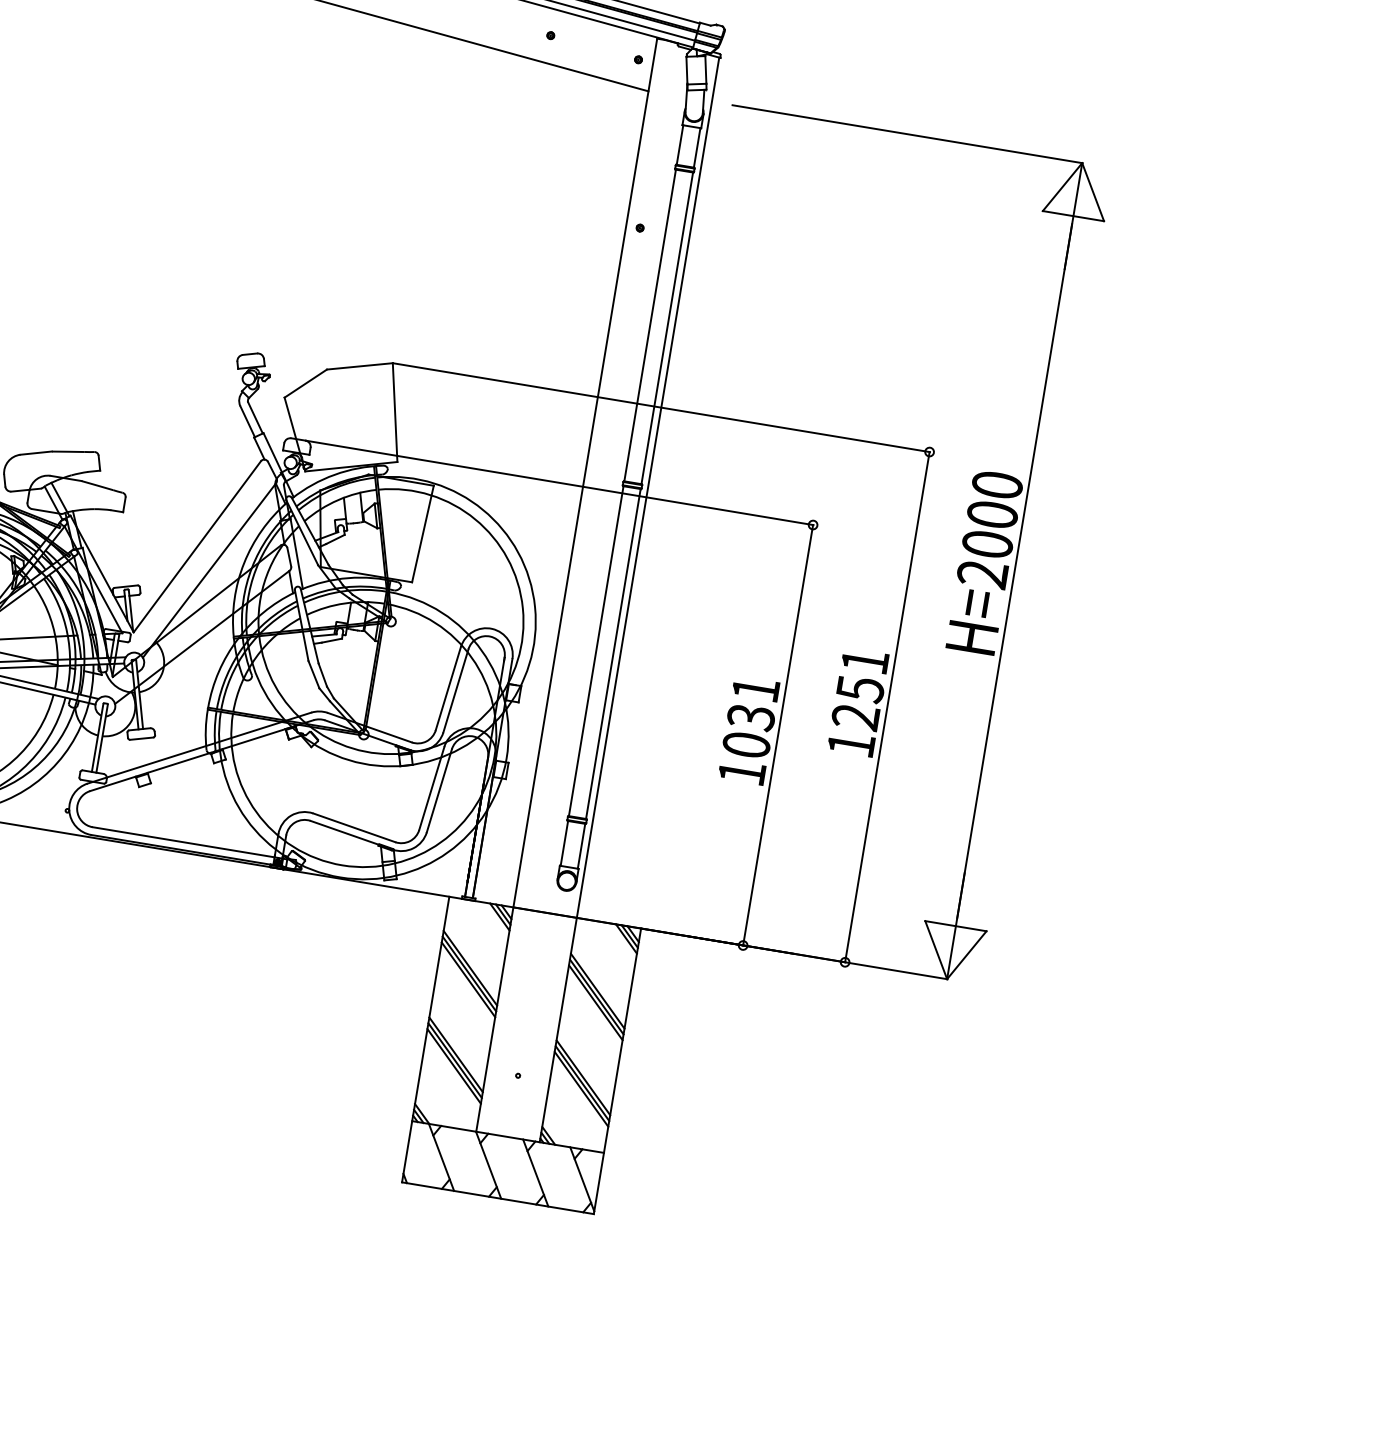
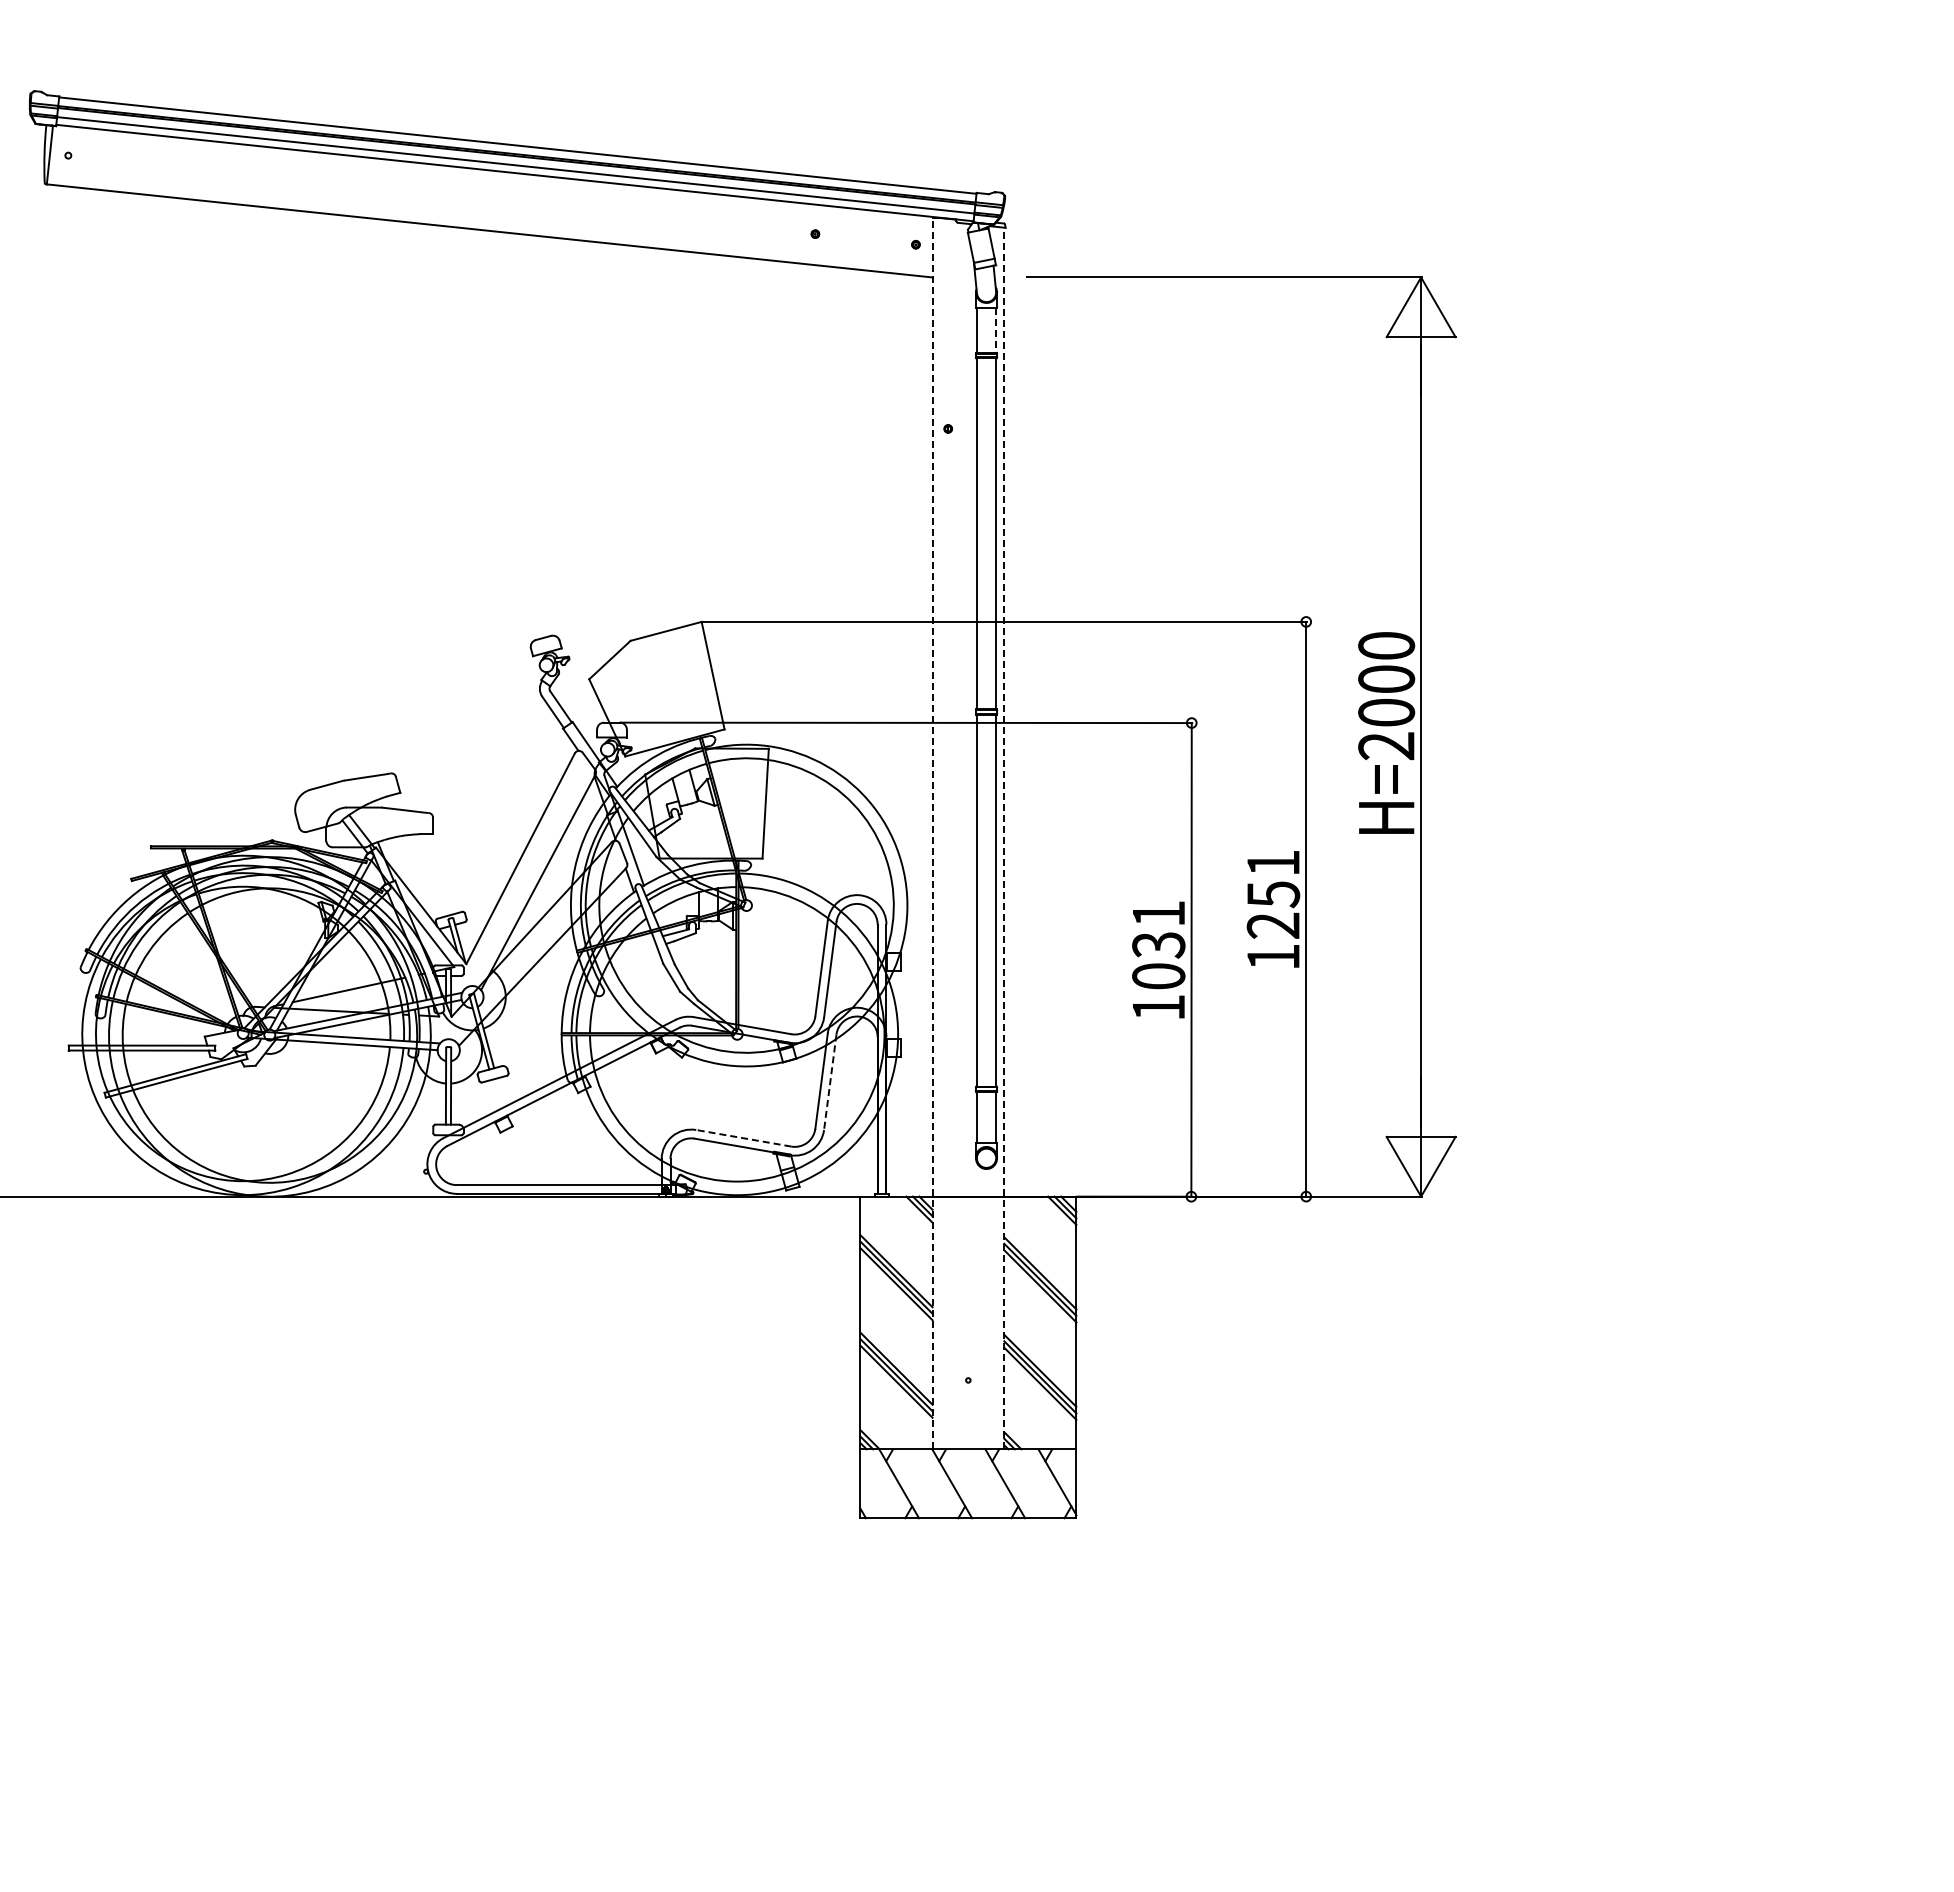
line: (697, 148) -> (996, 331), solid -> dashed
line: (566, 584) -> (932, 833), solid -> dashed
line: (629, 599) -> (1004, 838), solid -> dashed
line: (439, 791) -> (830, 1082), solid -> dashed
line: (354, 827) -> (743, 1138), solid -> dashed

